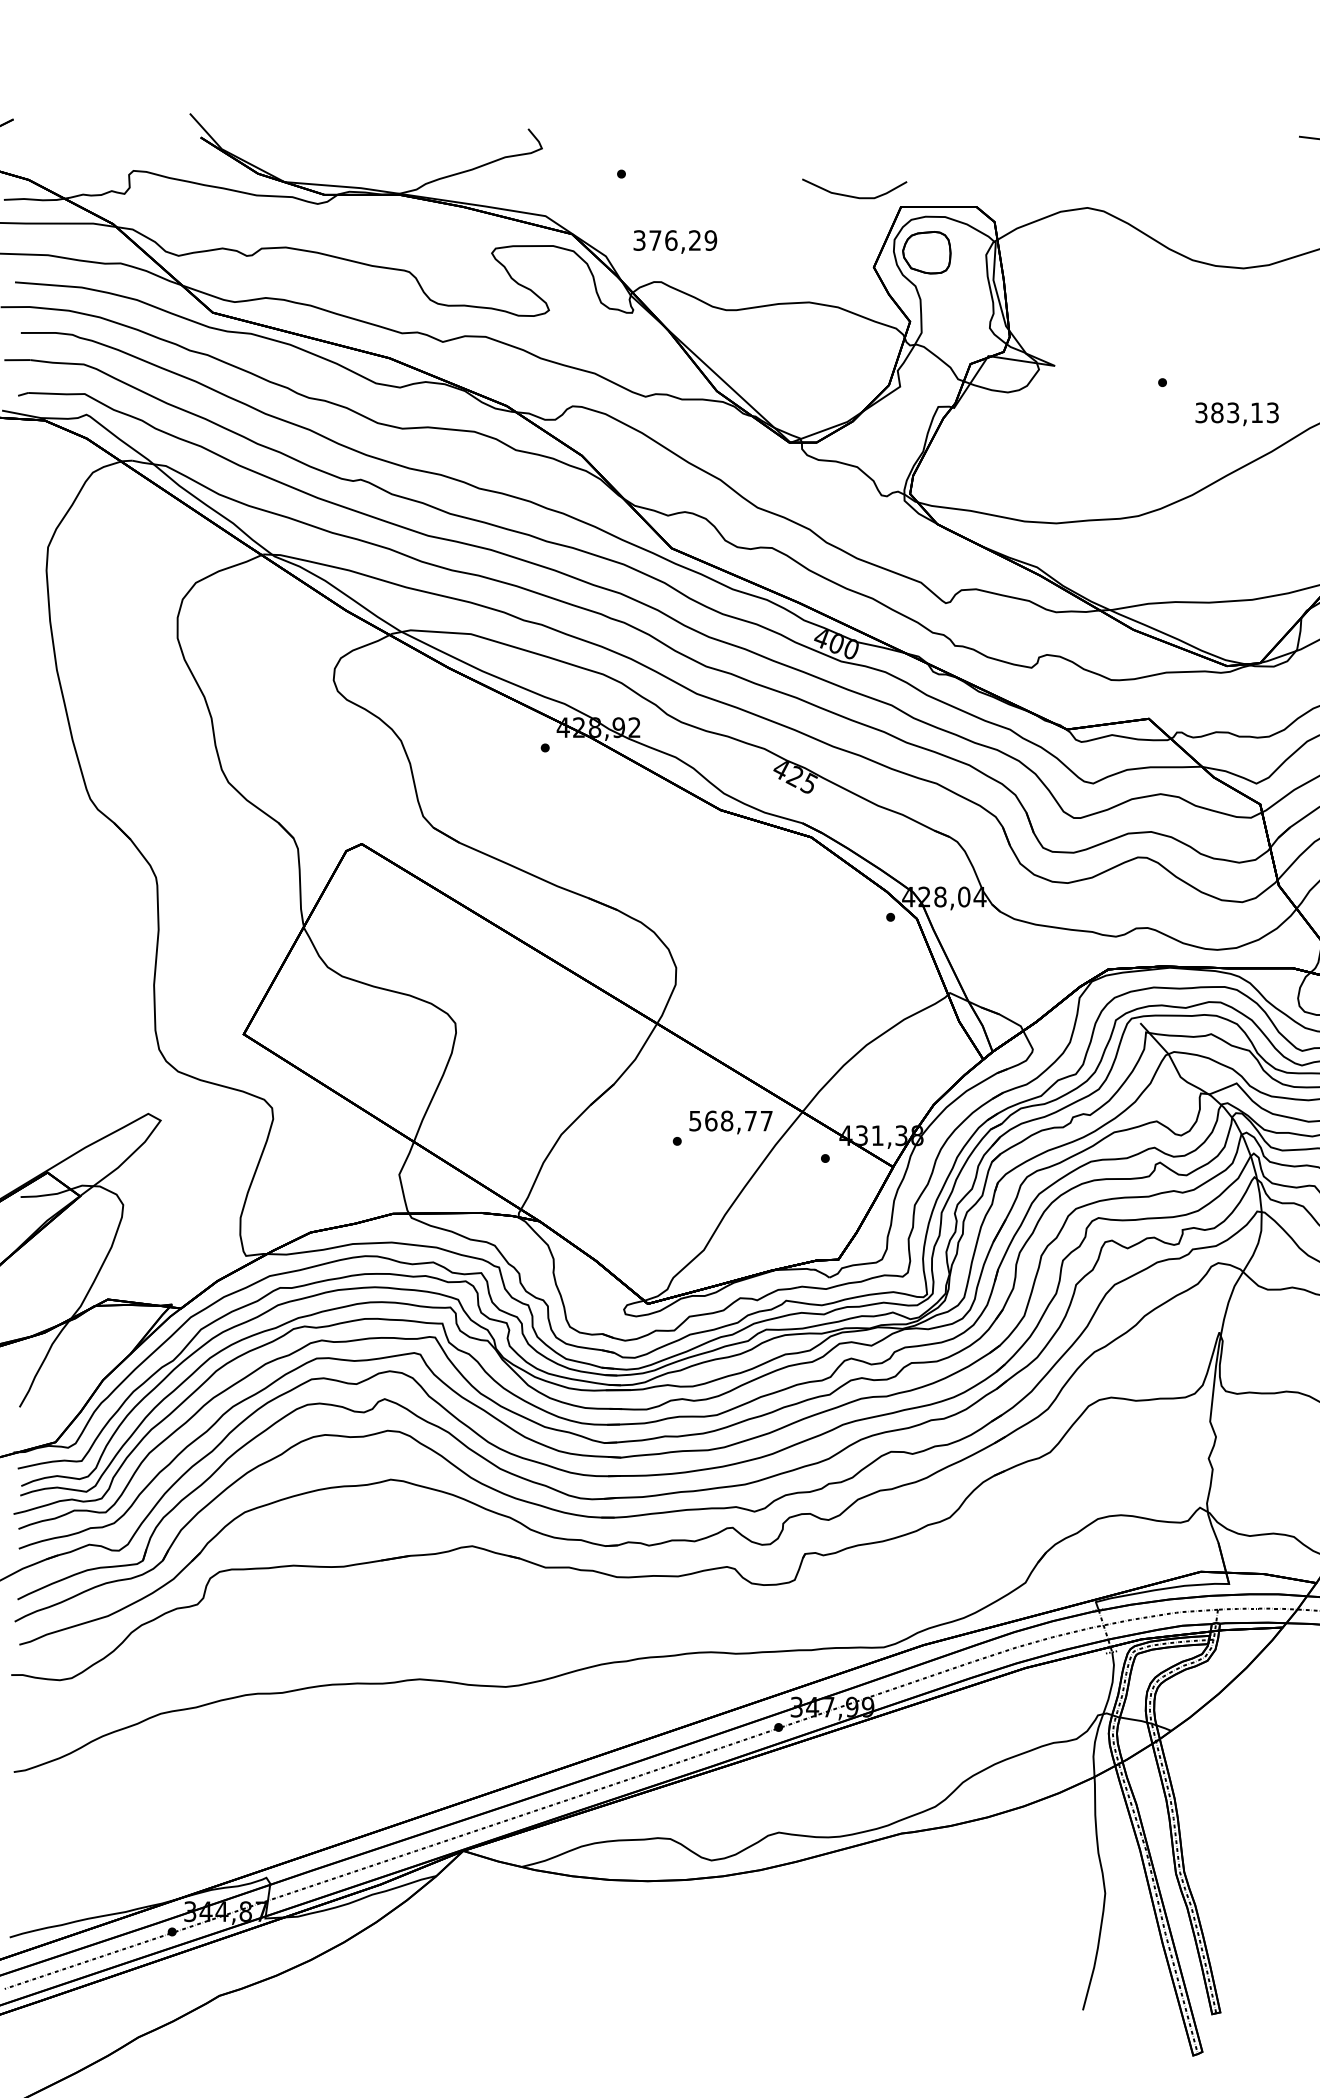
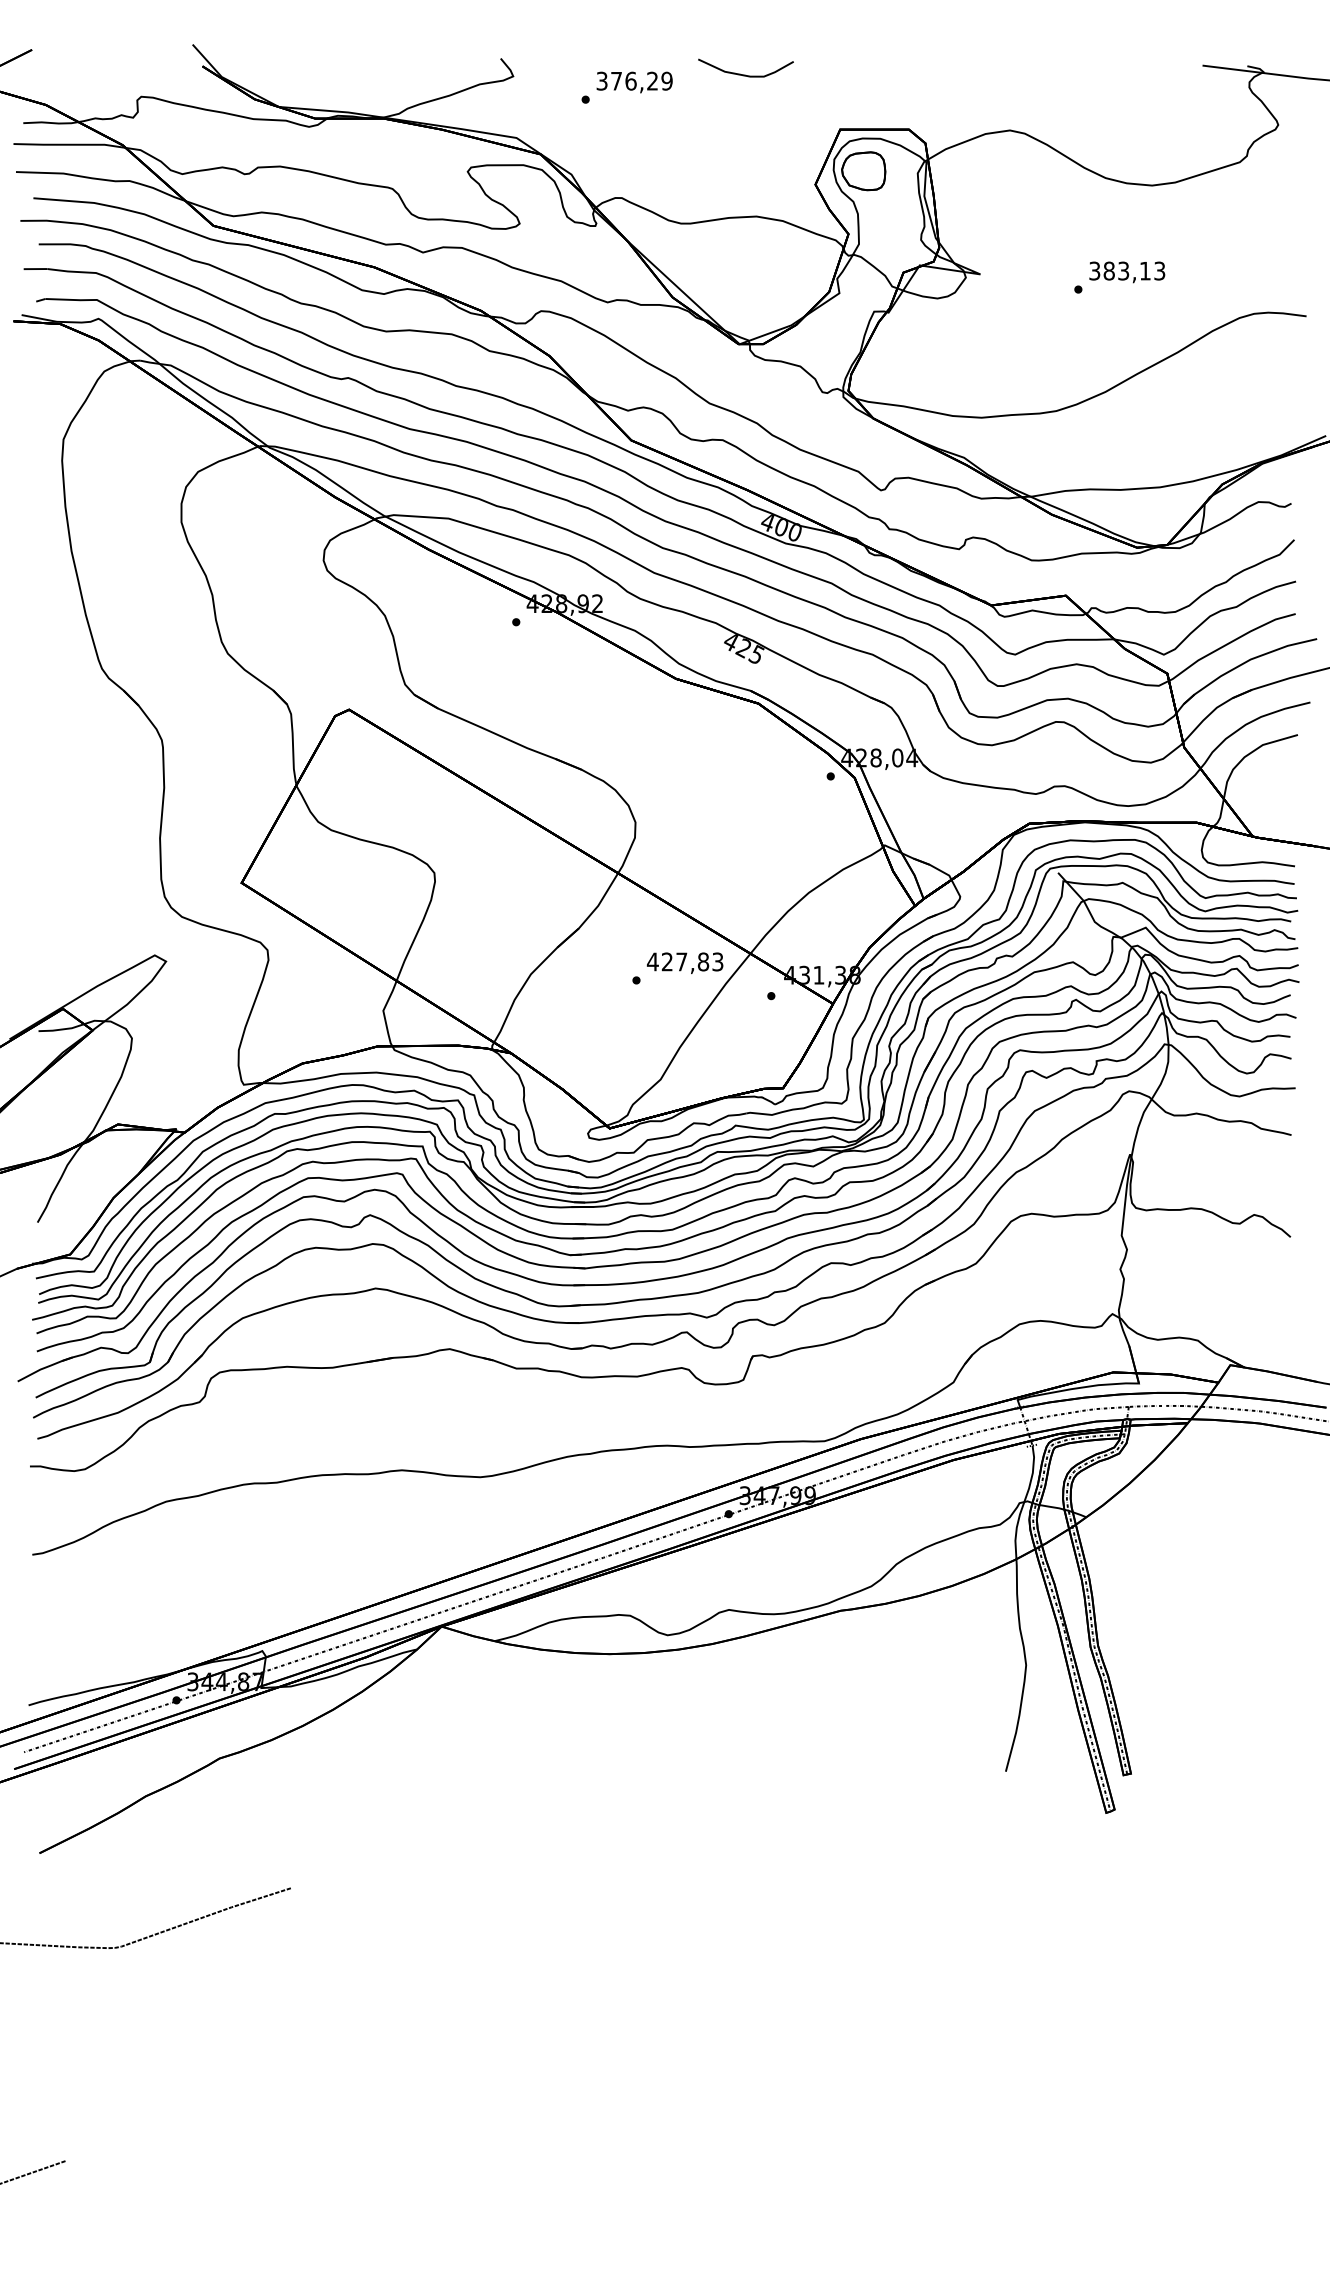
curve: (854, 195) -> (745, 74), moved
text: (675, 241) -> (634, 82), moved
text: (1237, 414) -> (1127, 272), moved
text: (730, 1120) -> (684, 961), 568,77 -> 427,83

